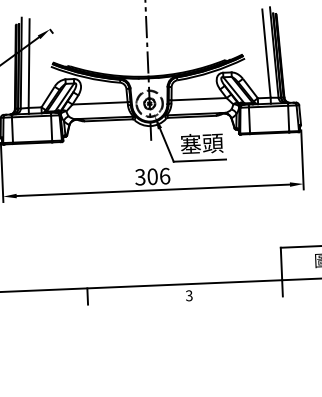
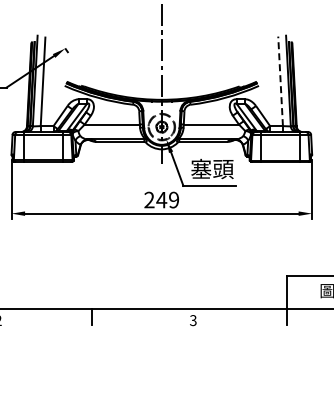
line: (266, 52) -> (280, 80), solid -> dashed
text: (152, 176) -> (161, 199), 306 -> 249

